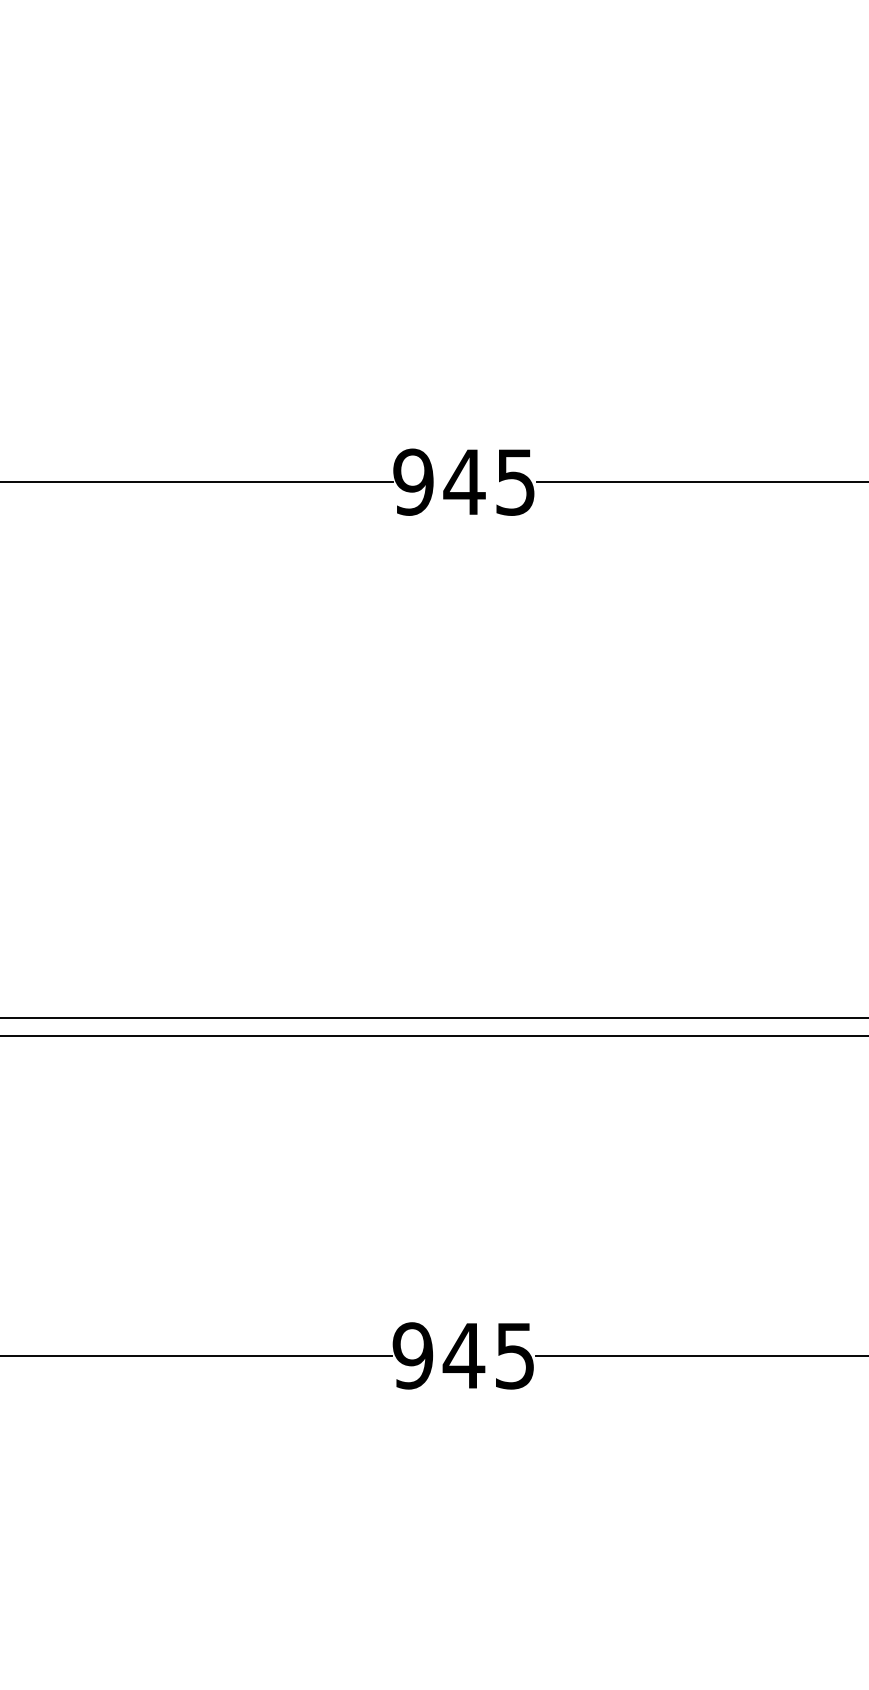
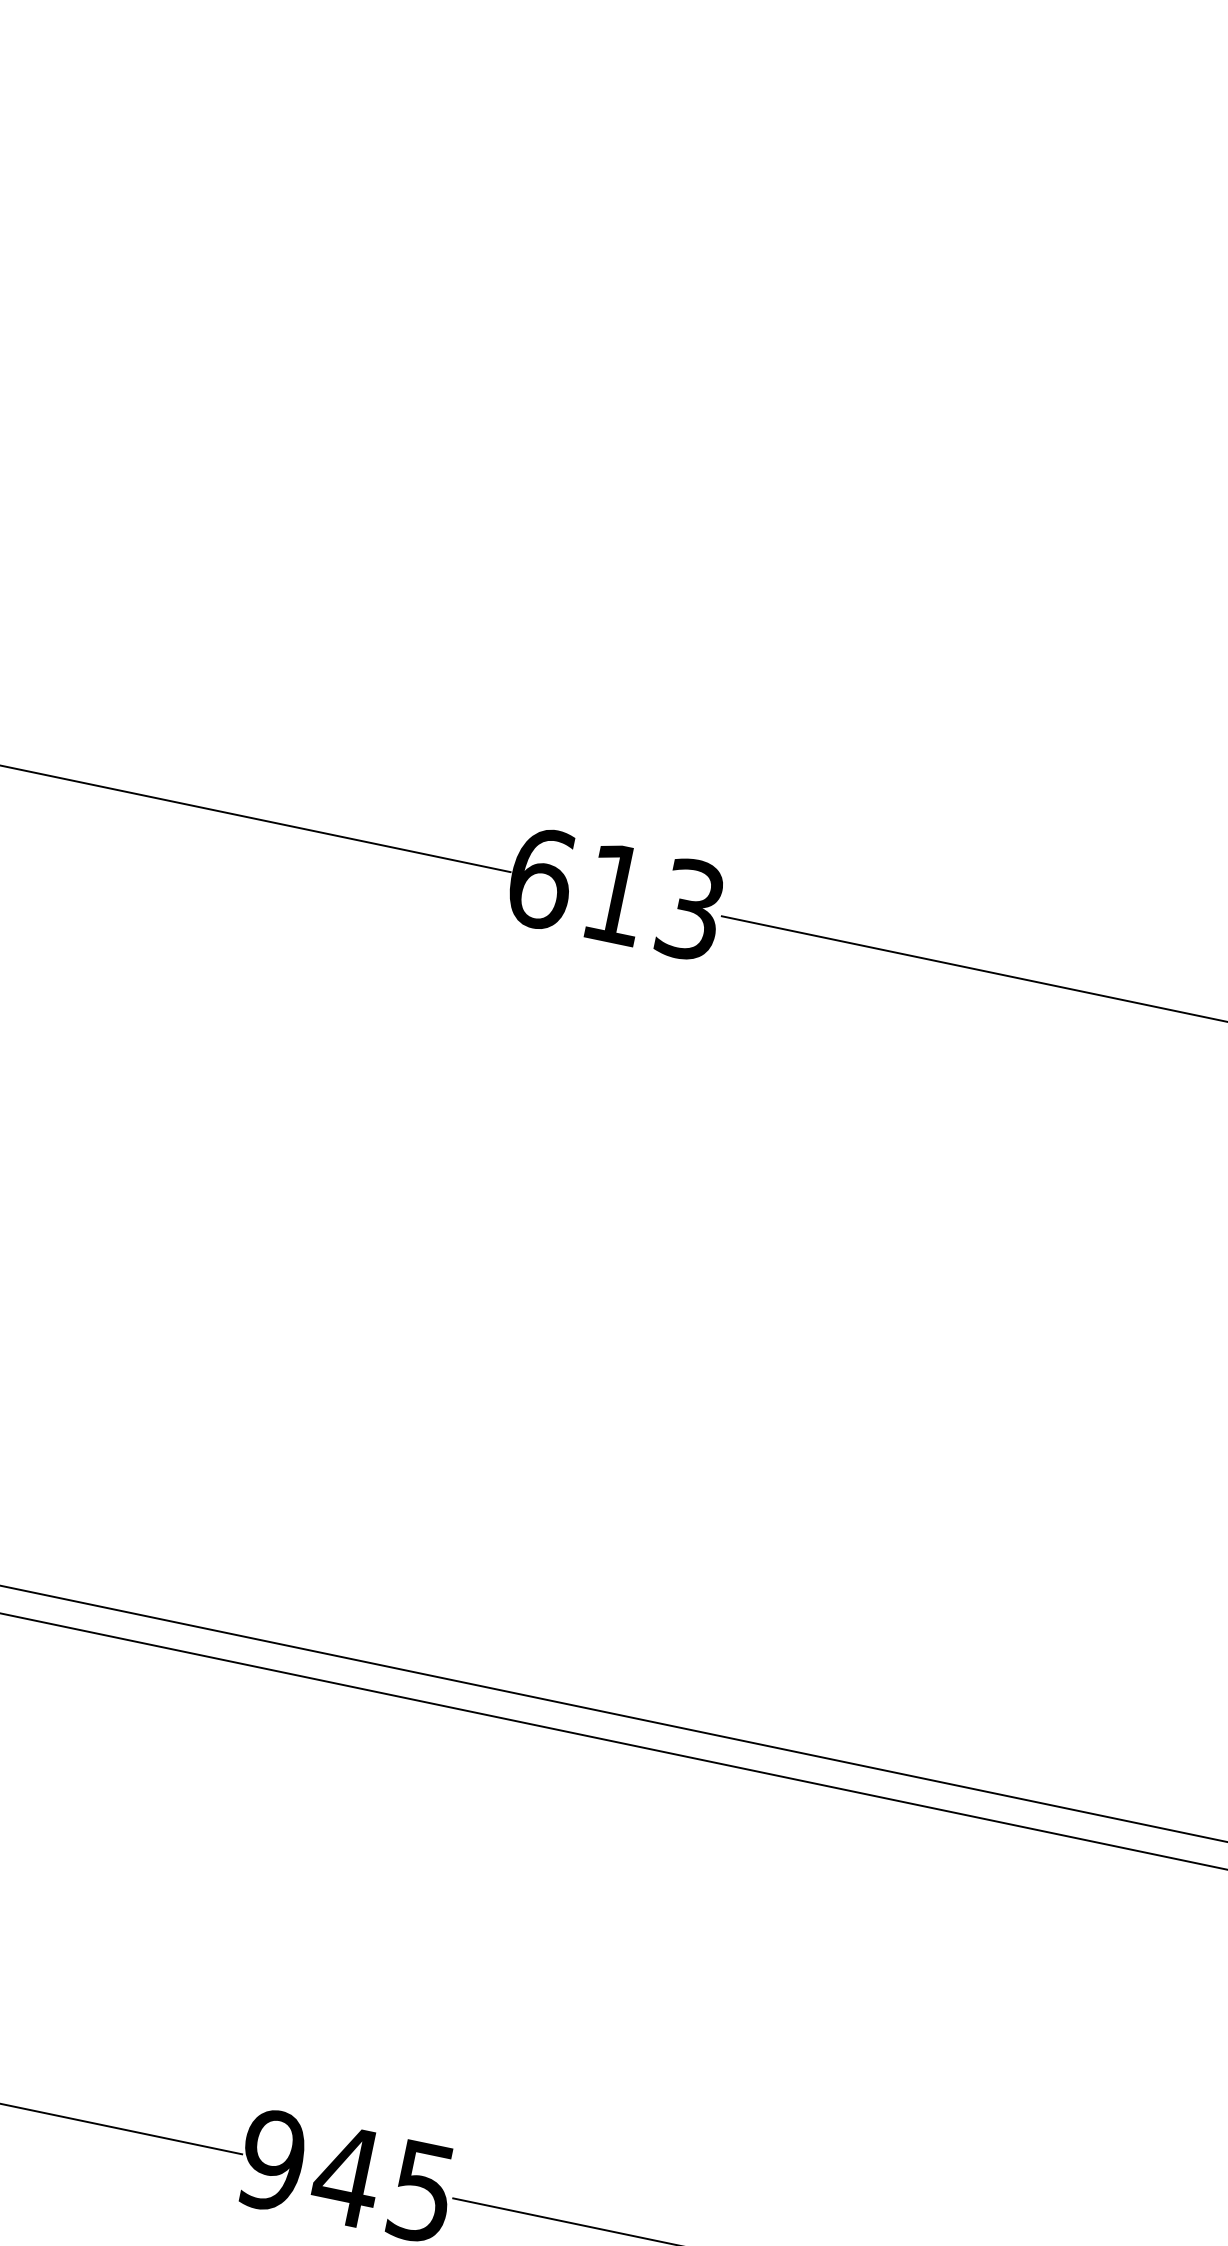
text: (463, 481) -> (614, 892), 945 -> 613

